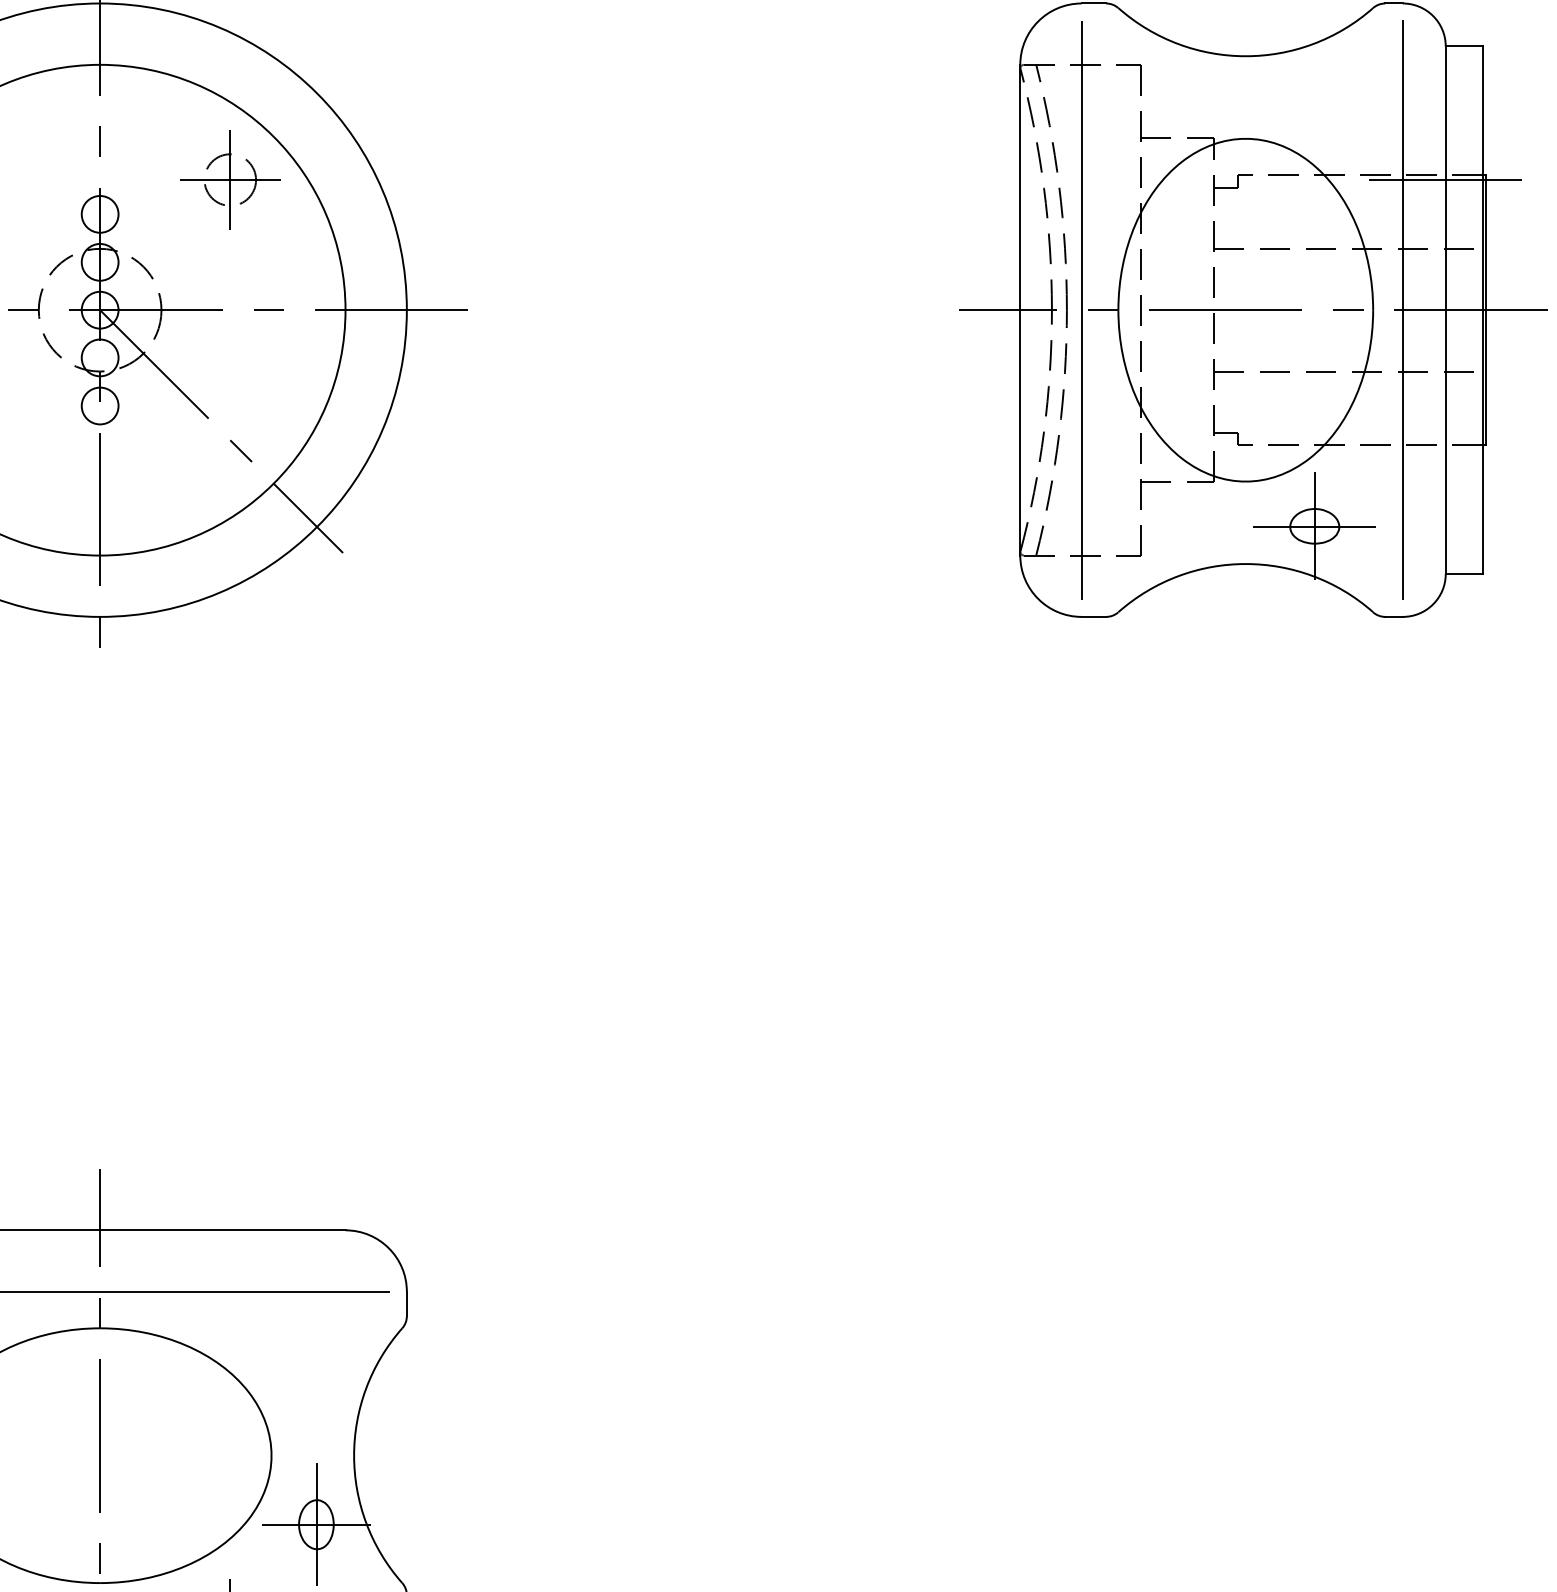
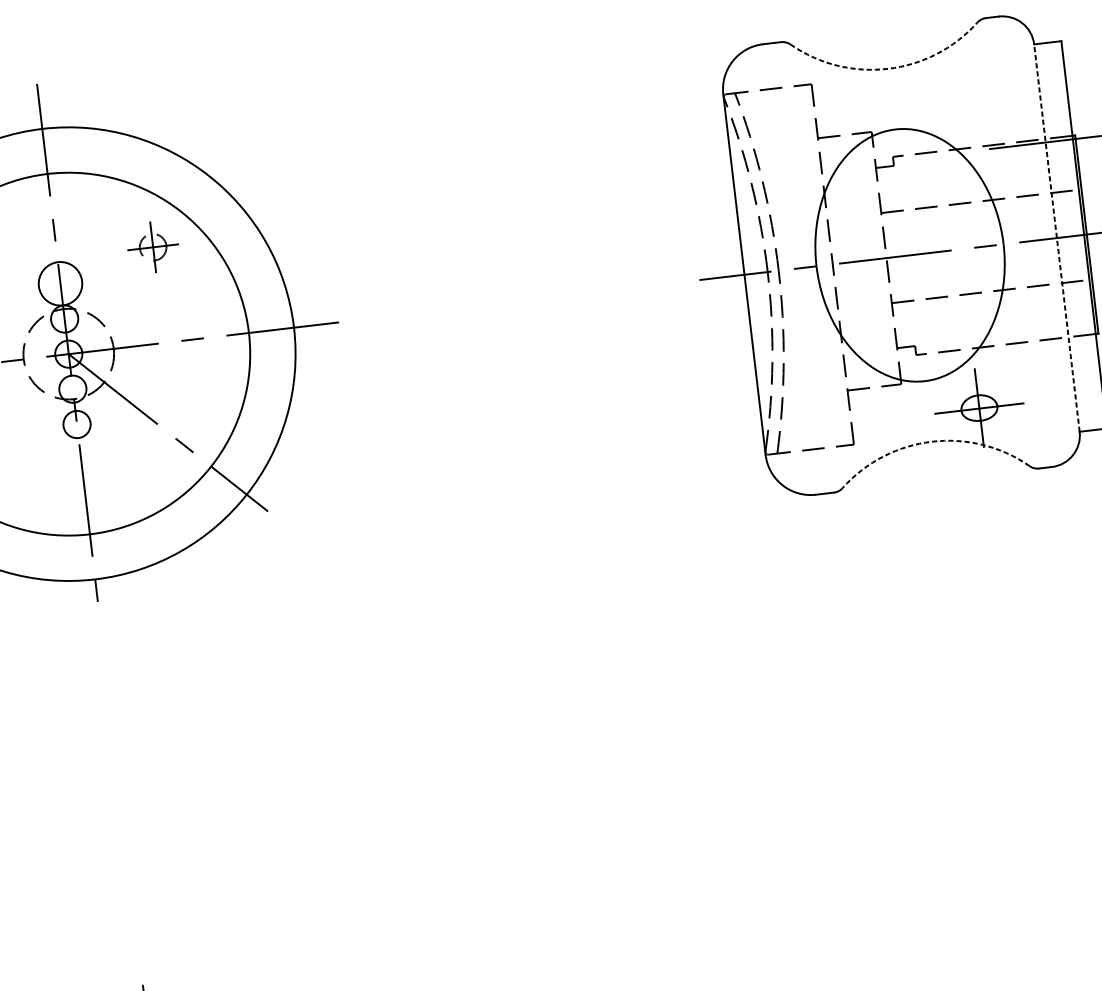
arc: (1245, 56) -> (887, 69), solid -> dashed
part: (230, 179) -> (153, 246), size x0.7
circle: (99, 213) -> (59, 283), size x1.6
line: (1081, 309) -> (789, 268), removed
line: (1402, 309) -> (1025, 241), removed
line: (1445, 310) -> (1056, 238), solid -> dashed
arc: (1245, 564) -> (931, 442), solid -> dashed

